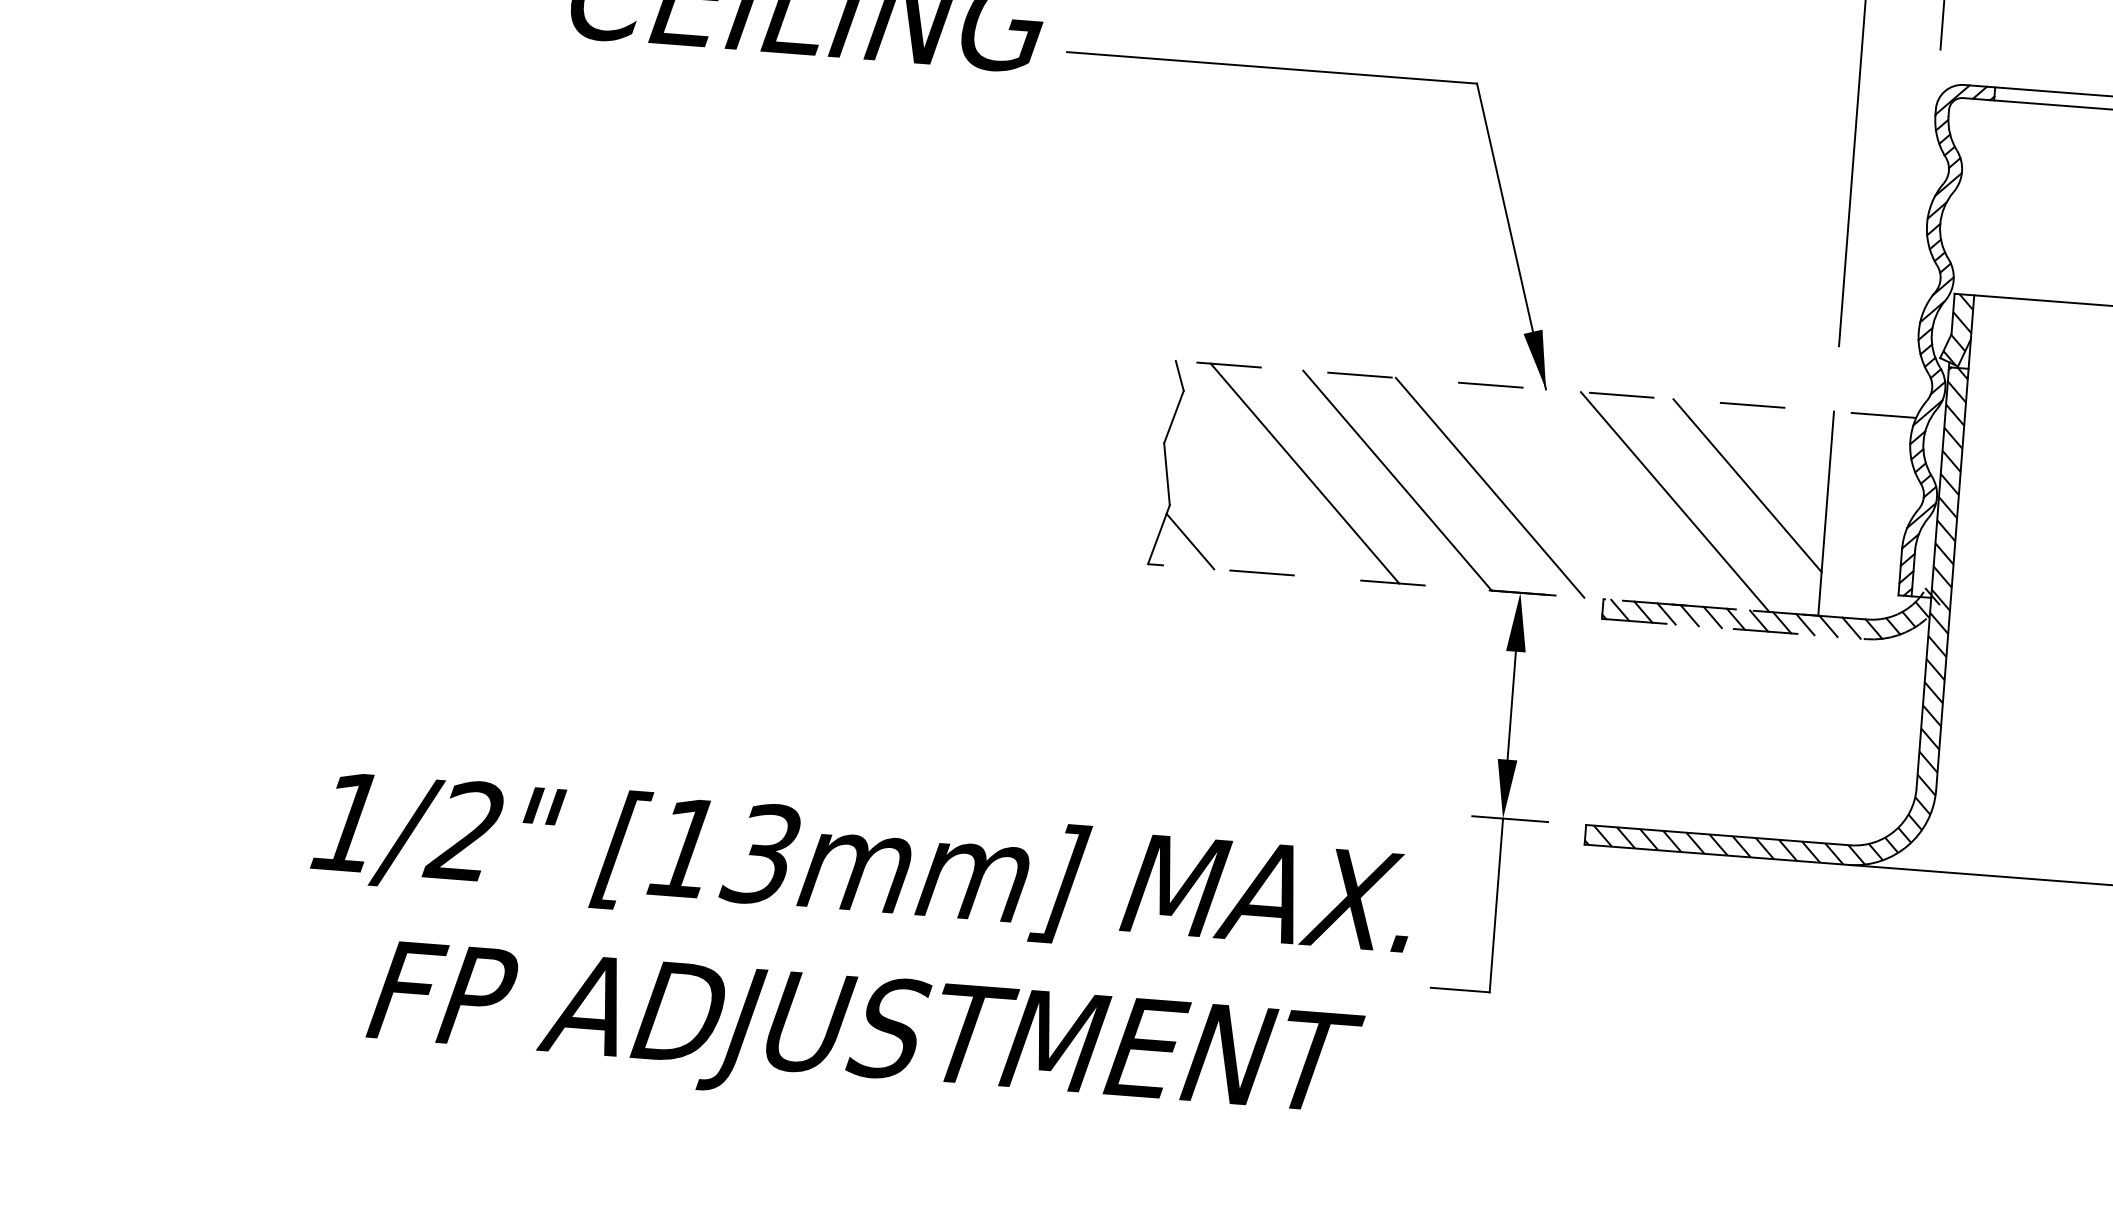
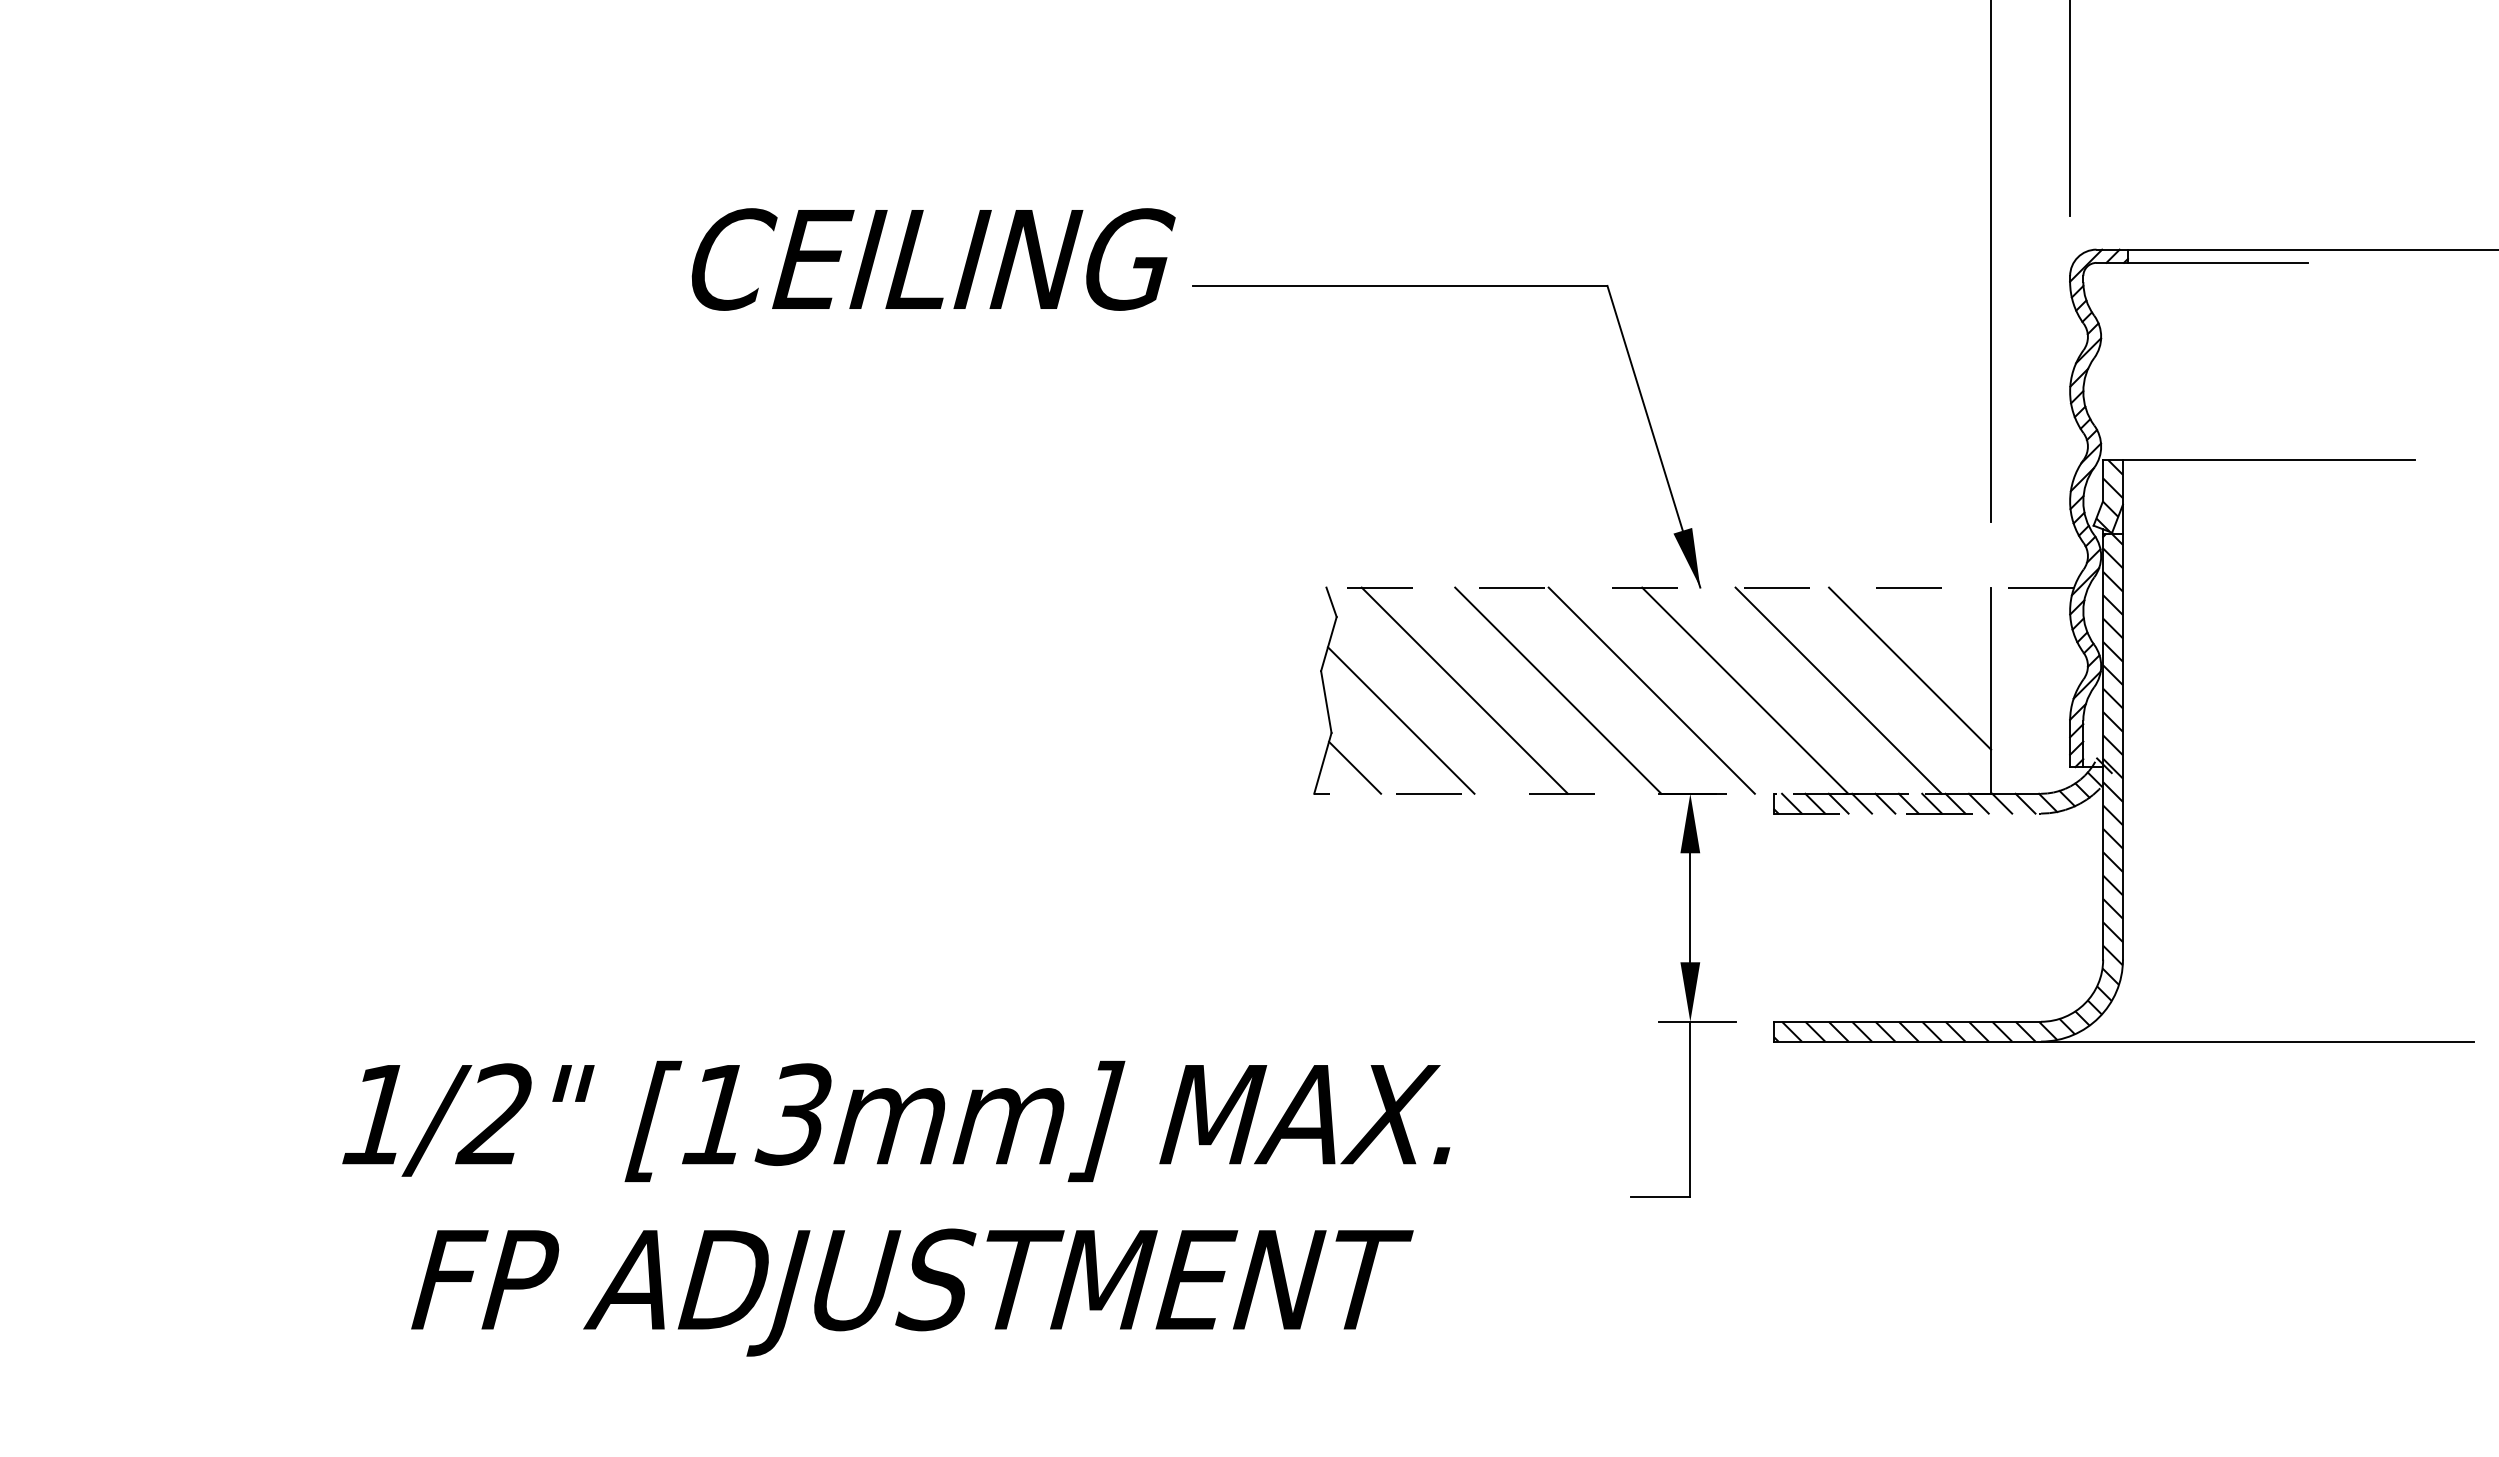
line: (1582, 494) -> (1745, 690), added
line: (1239, 498) -> (1400, 720), added
text: (855, 954) -> (896, 1208), moved

